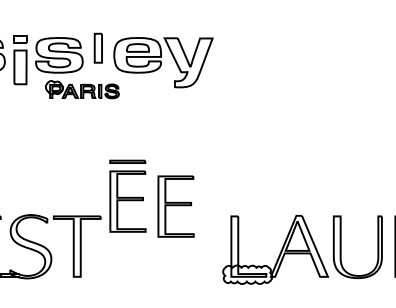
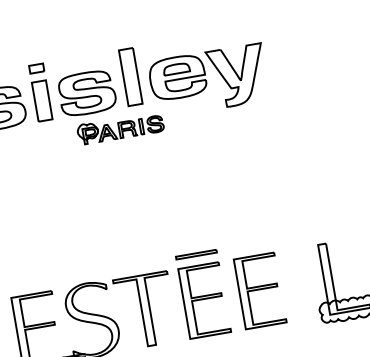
part: (98, 48) -> (131, 77), size x1.67
part: (20, 60) -> (40, 93), moved
part: (127, 195) -> (202, 293), moved
part: (175, 206) -> (259, 290), moved

